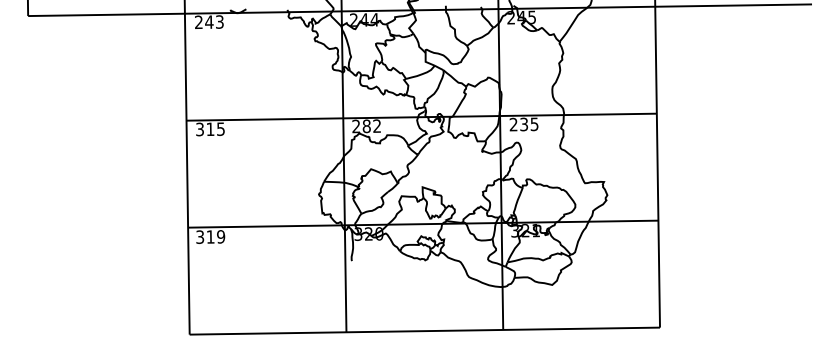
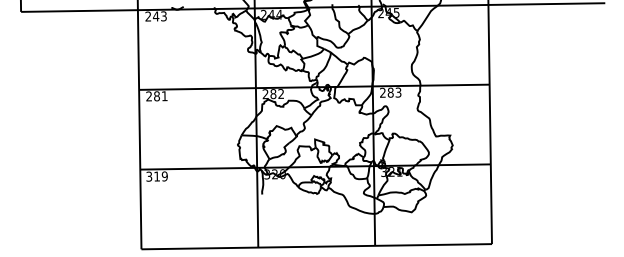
text: (529, 124) -> (394, 92), 235 -> 283
text: (209, 129) -> (156, 96), 315 -> 281

